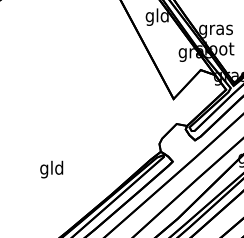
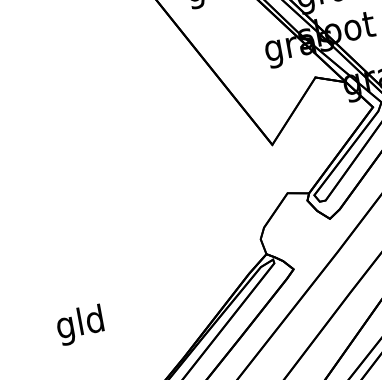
text: (51, 169) -> (79, 324), moved

